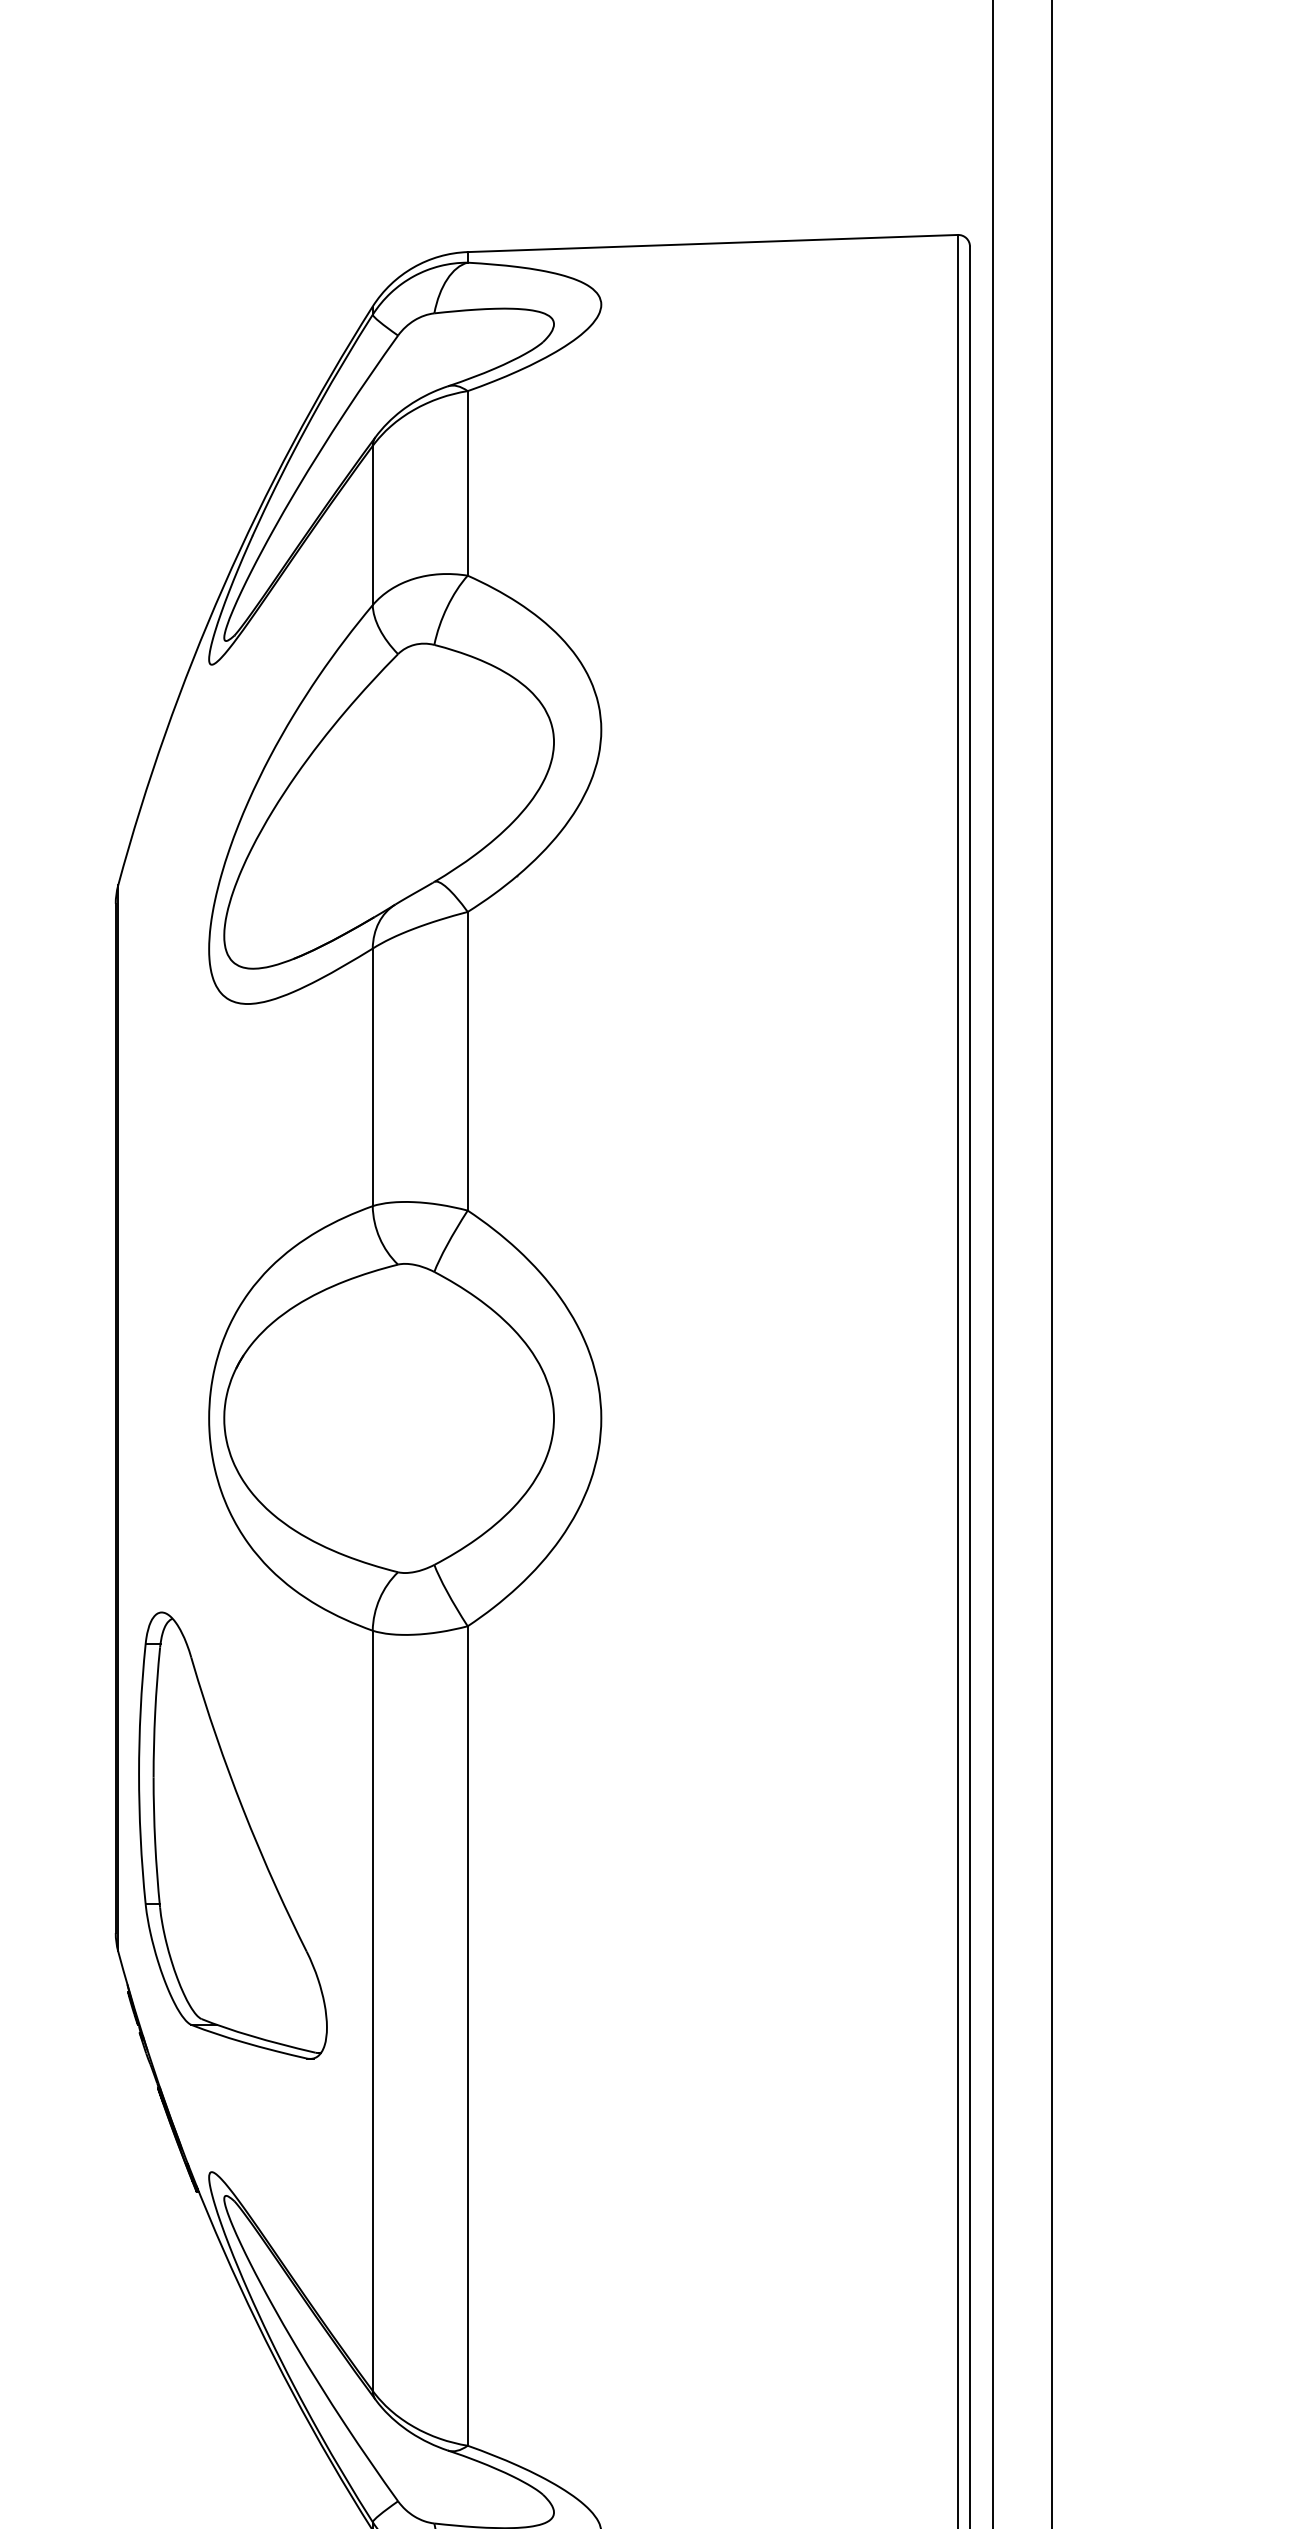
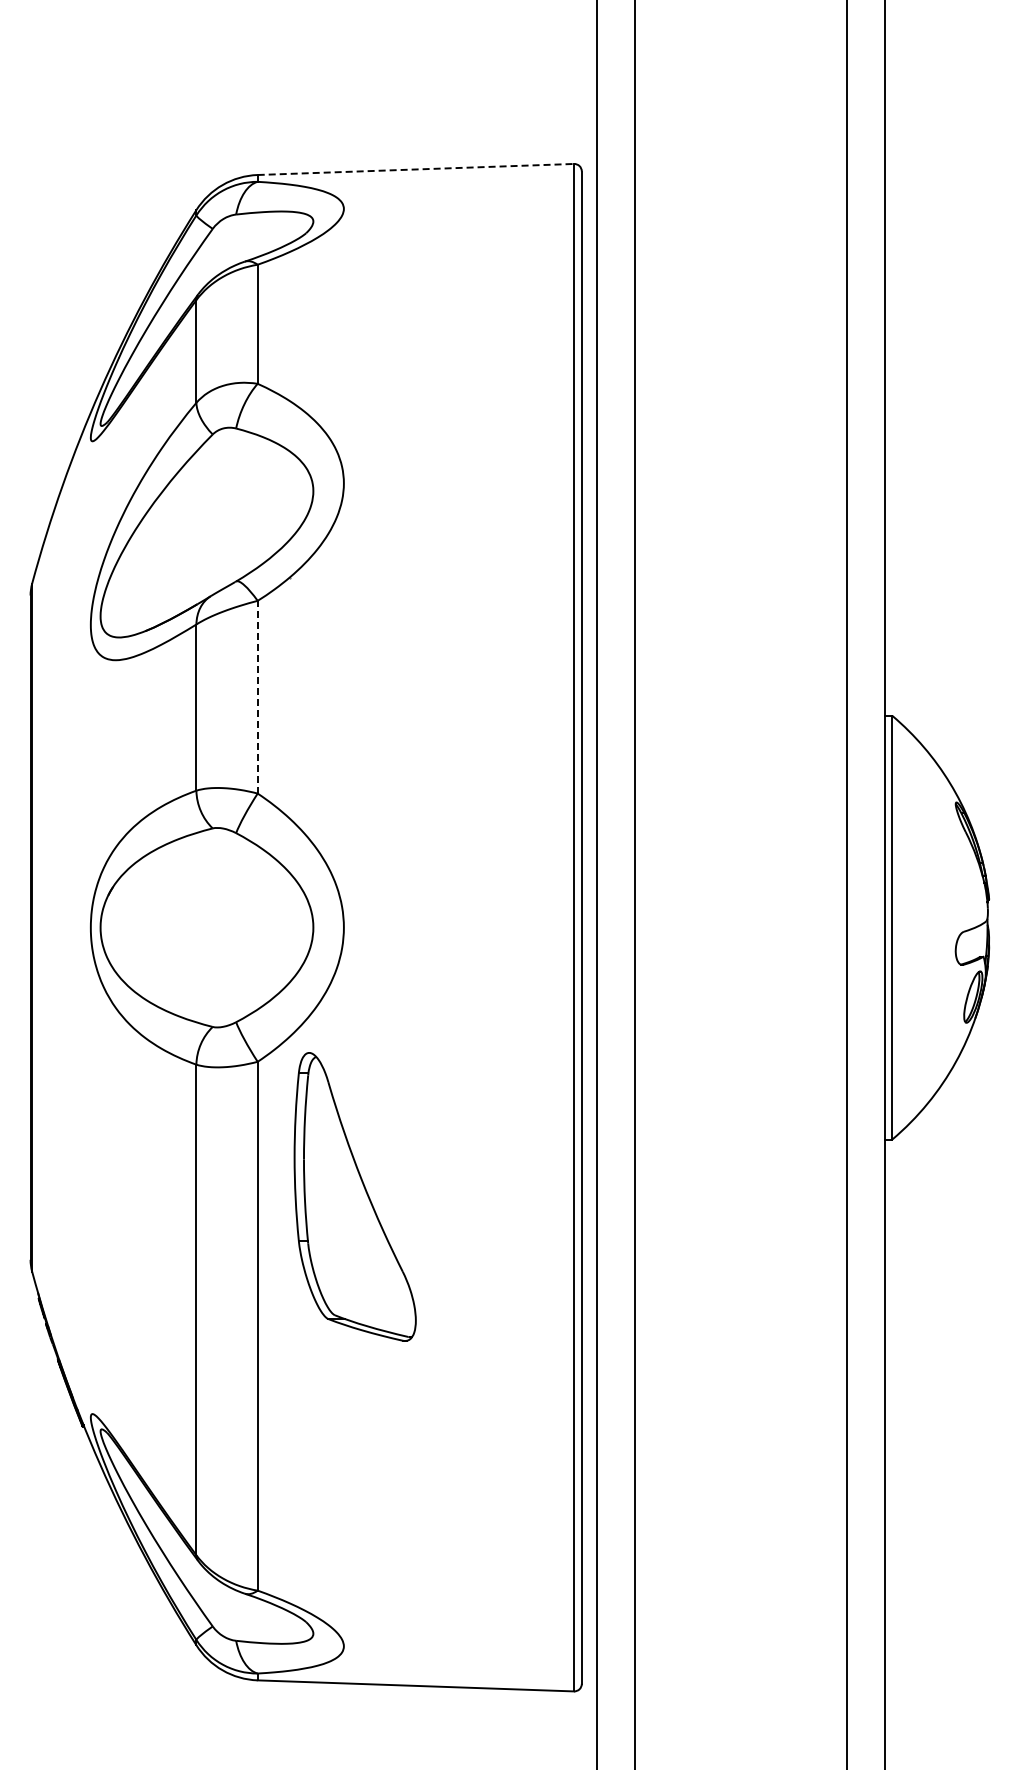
line: (713, 243) -> (416, 169), solid -> dashed
line: (467, 1060) -> (257, 696), solid -> dashed
part: (231, 1834) -> (354, 1196), moved

